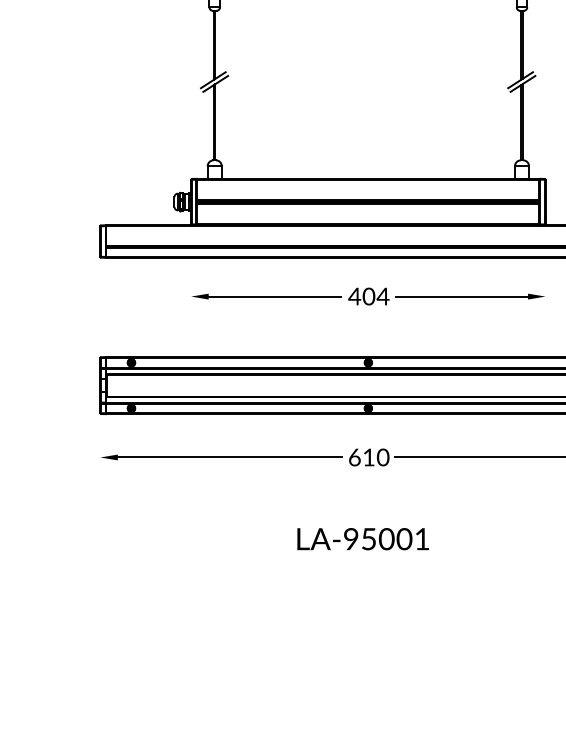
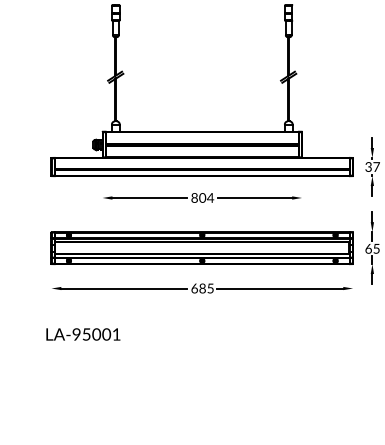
text: (354, 295) -> (194, 197), 404 -> 804
text: (375, 457) -> (206, 288), 610 -> 685
text: (363, 539) -> (83, 334), moved

